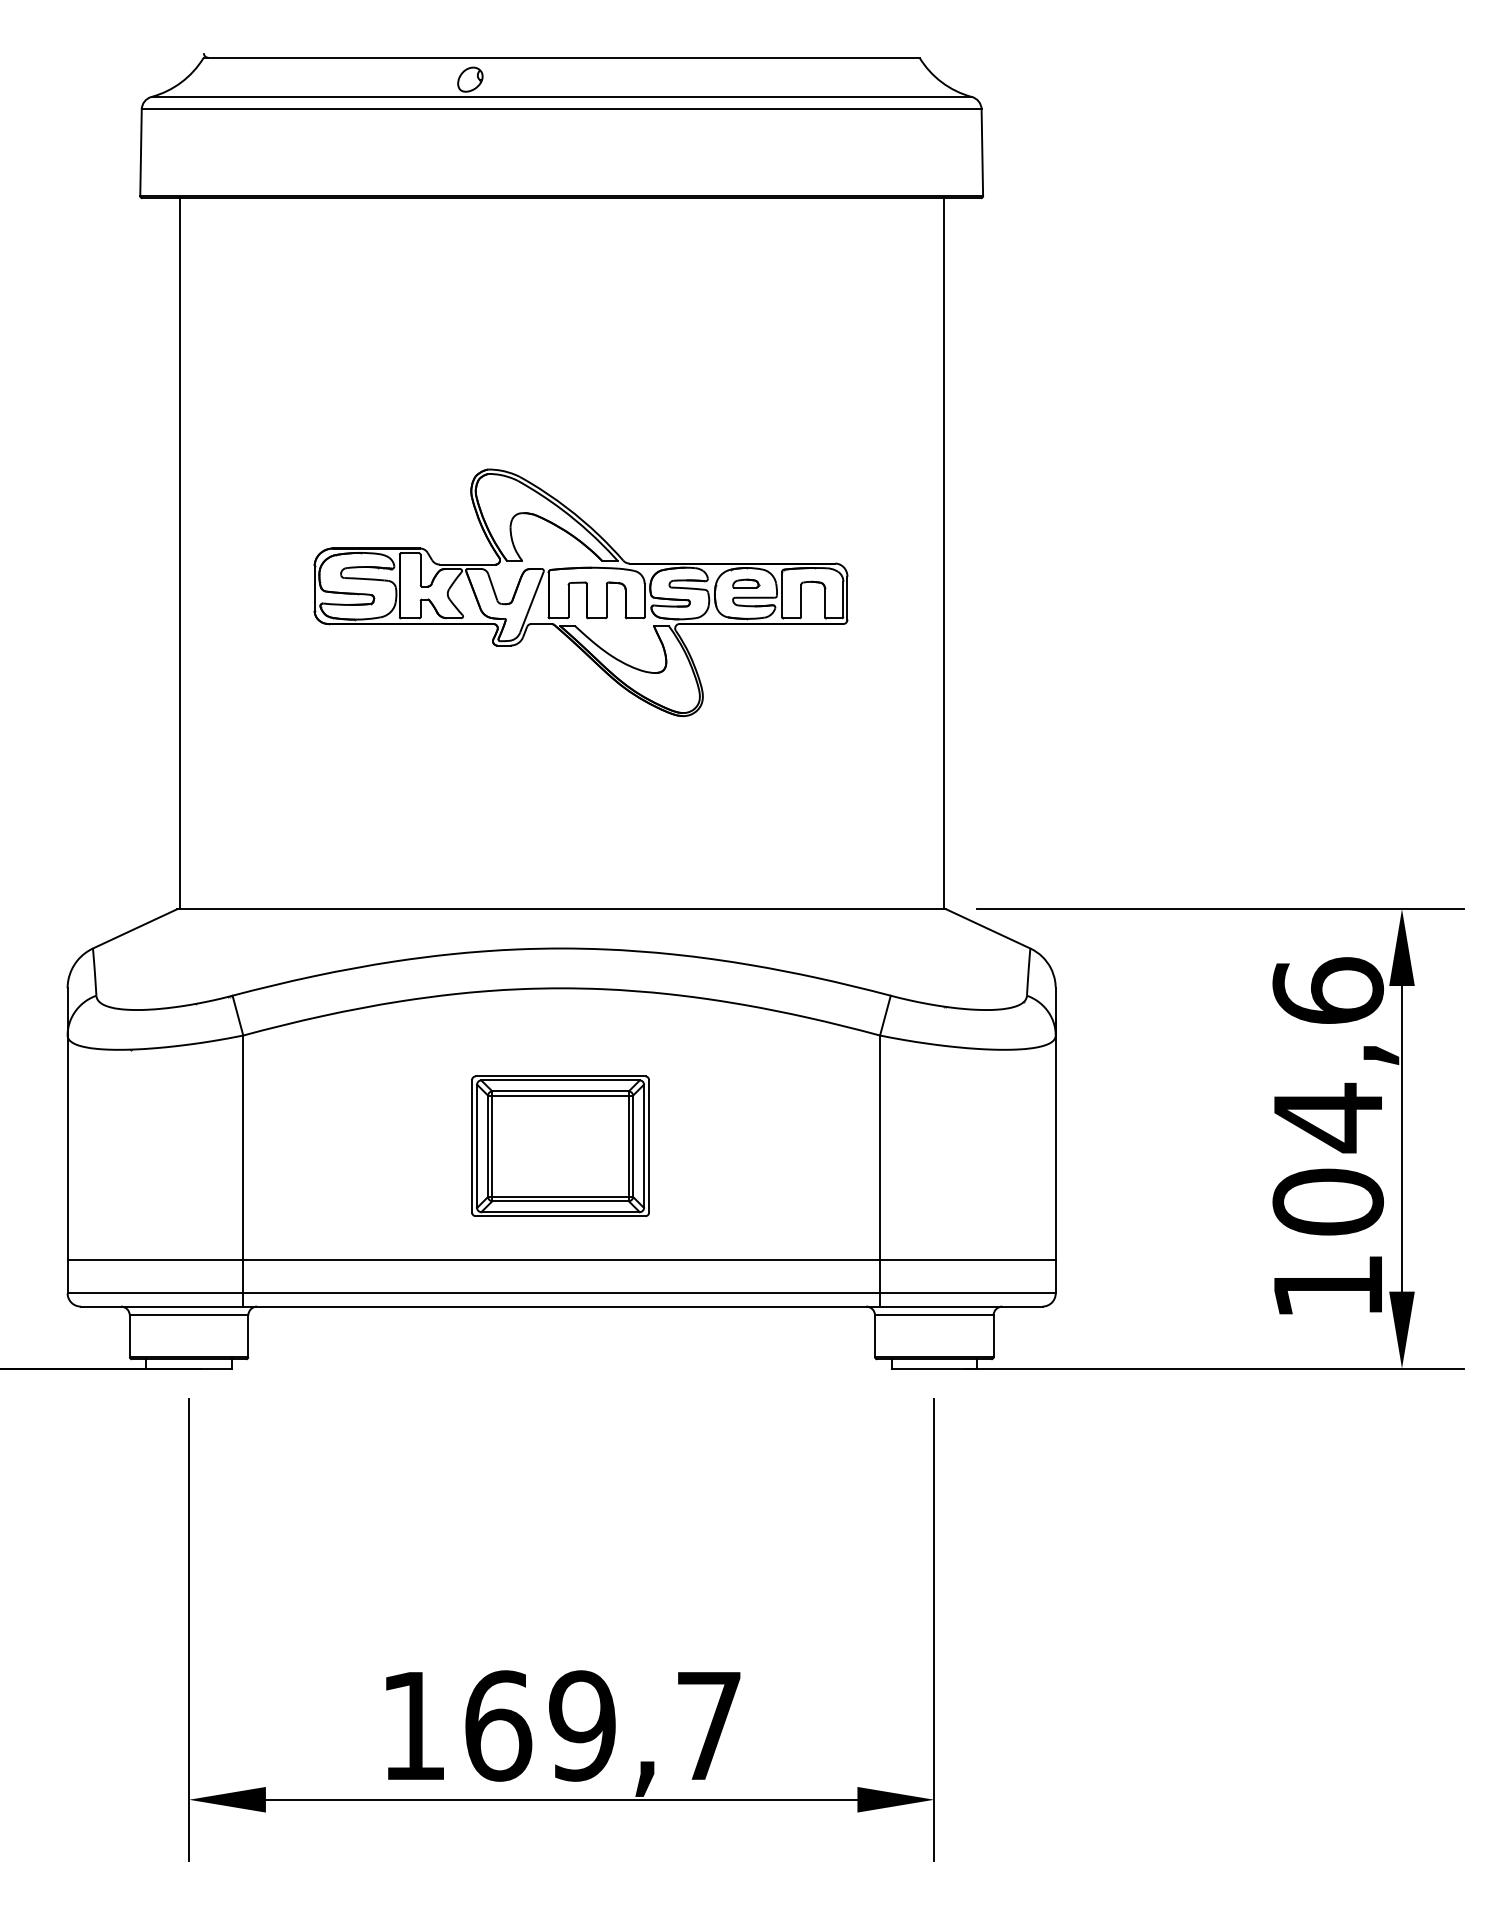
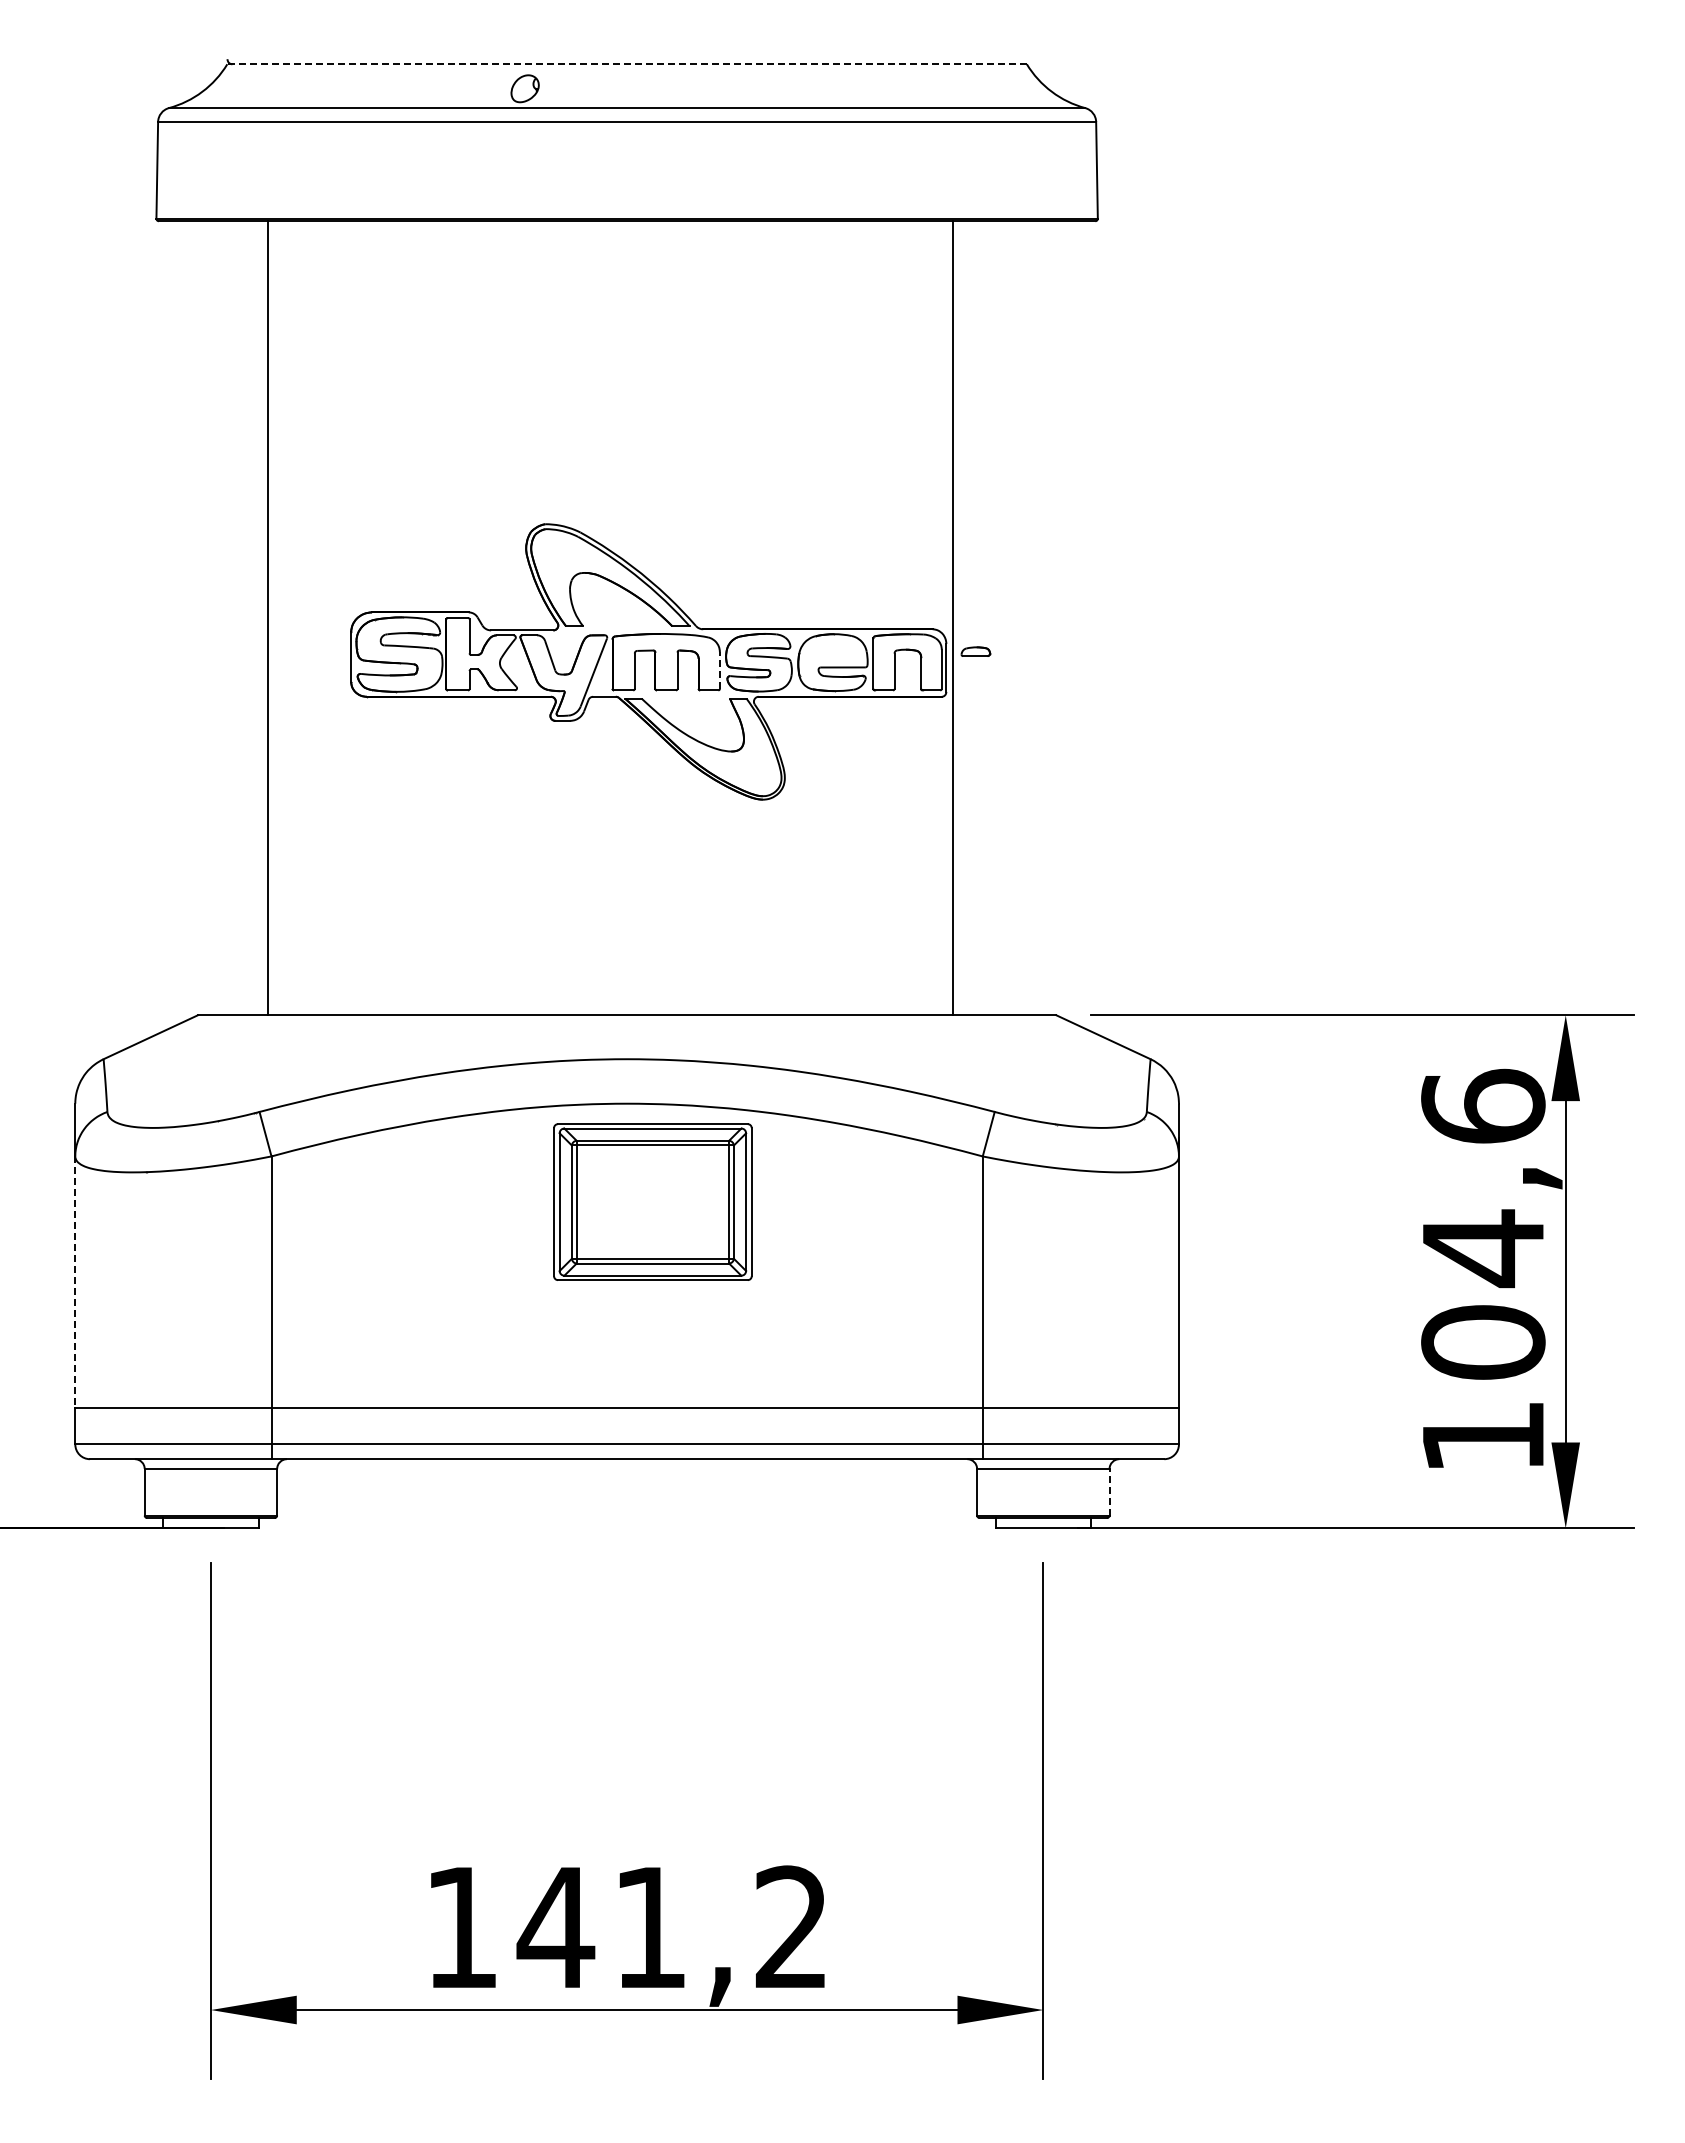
line: (562, 57) -> (627, 64), solid -> dashed
line: (179, 553) -> (267, 618), moved
line: (943, 553) -> (952, 618), moved
part: (745, 583) -> (975, 651), moved
line: (644, 600) -> (719, 670), solid -> dashed
part: (560, 1145) -> (652, 1201), moved
line: (67, 1148) -> (75, 1282), solid -> dashed
line: (993, 1335) -> (1109, 1491), solid -> dashed
text: (601, 1725) -> (671, 1927), 169,7 -> 141,2

